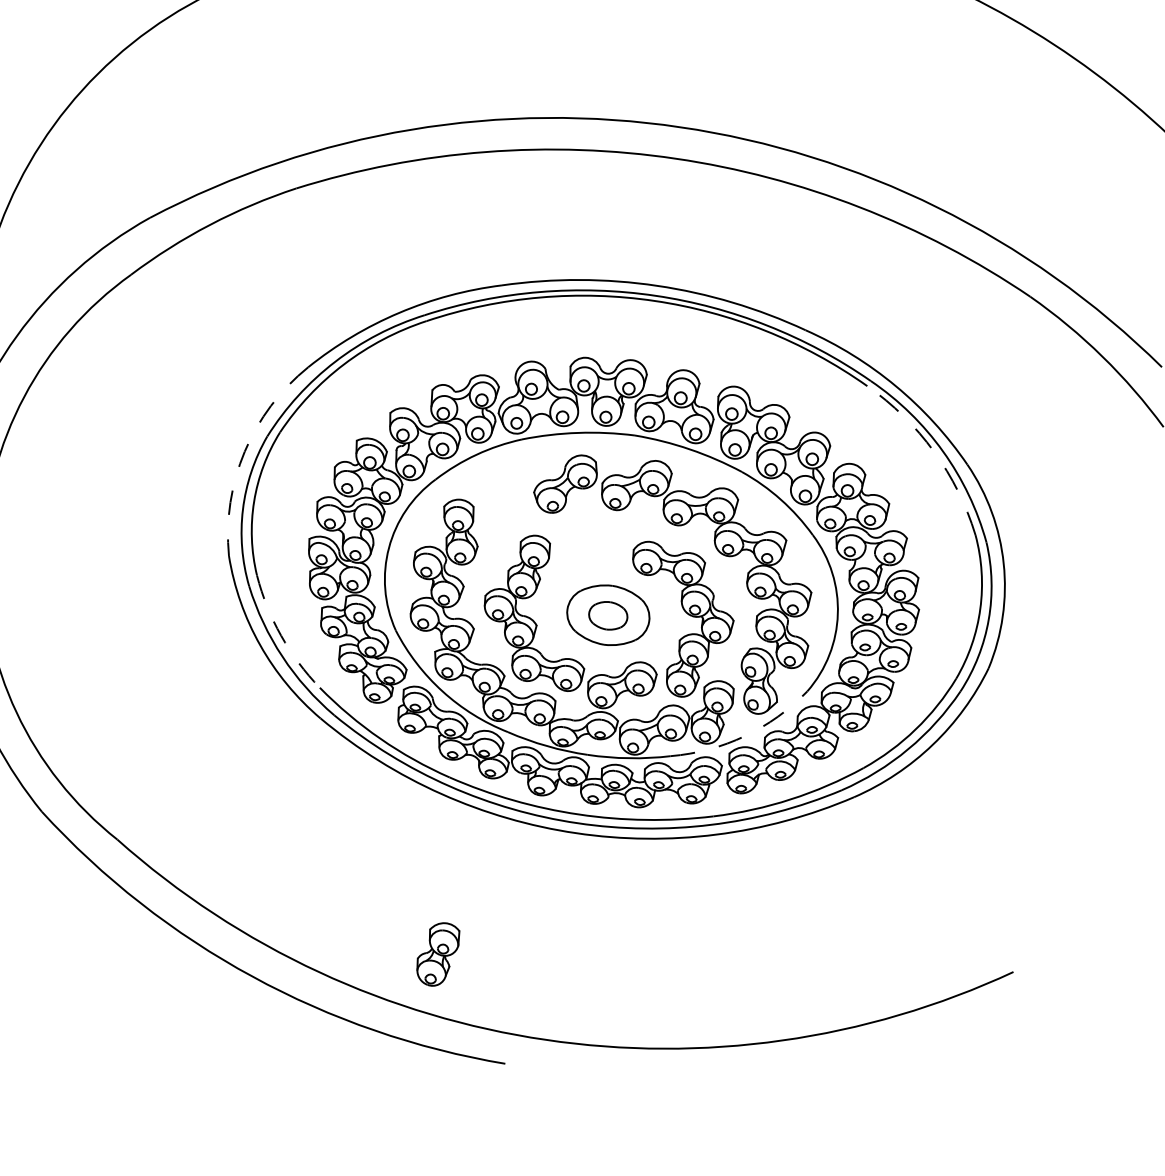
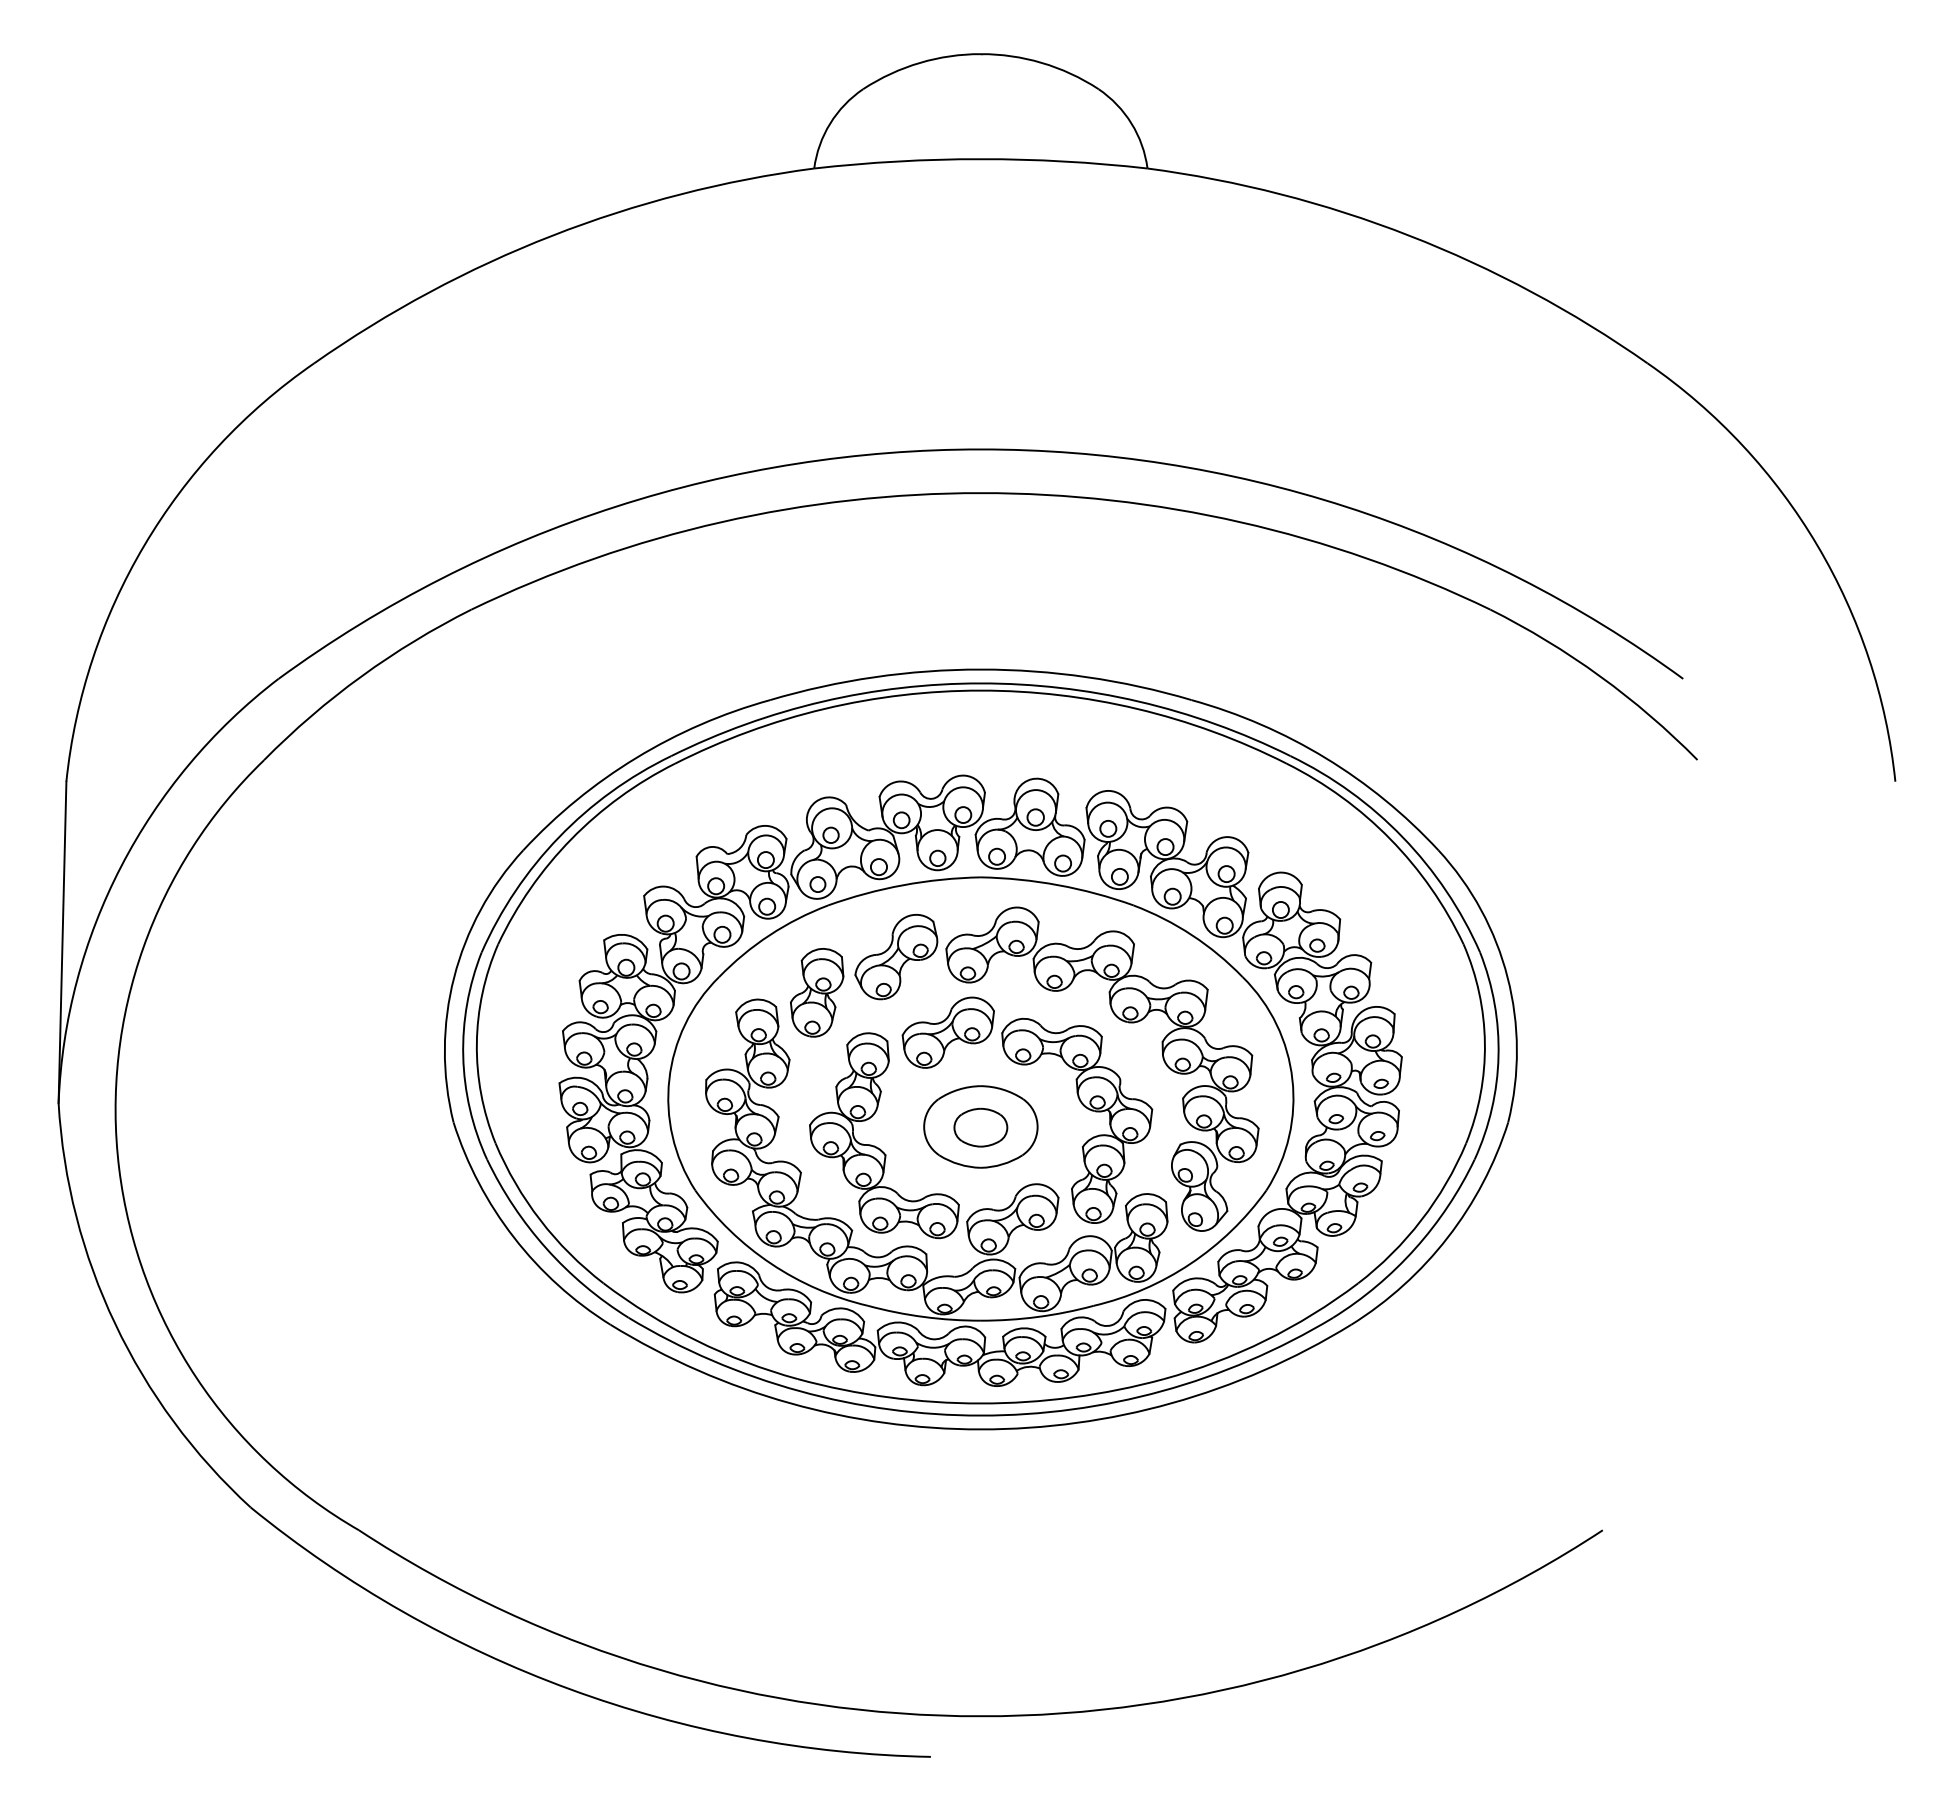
arc: (245, 451) -> (454, 977), dashed -> solid
arc: (934, 451) -> (1390, 839), dashed -> solid
part: (594, 543) -> (947, 1032), added
arc: (281, 635) -> (540, 1220), dashed -> solid
arc: (744, 735) -> (1190, 1263), dashed -> solid
part: (438, 954) -> (817, 992), moved

